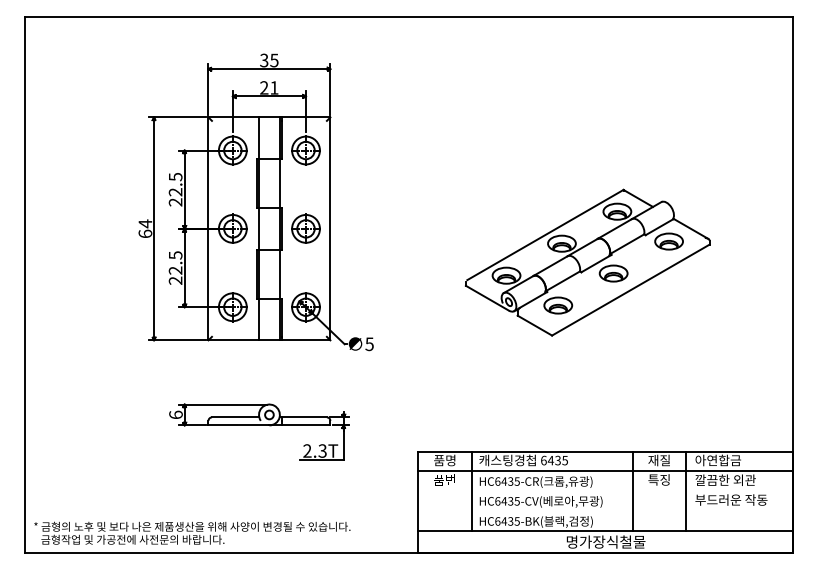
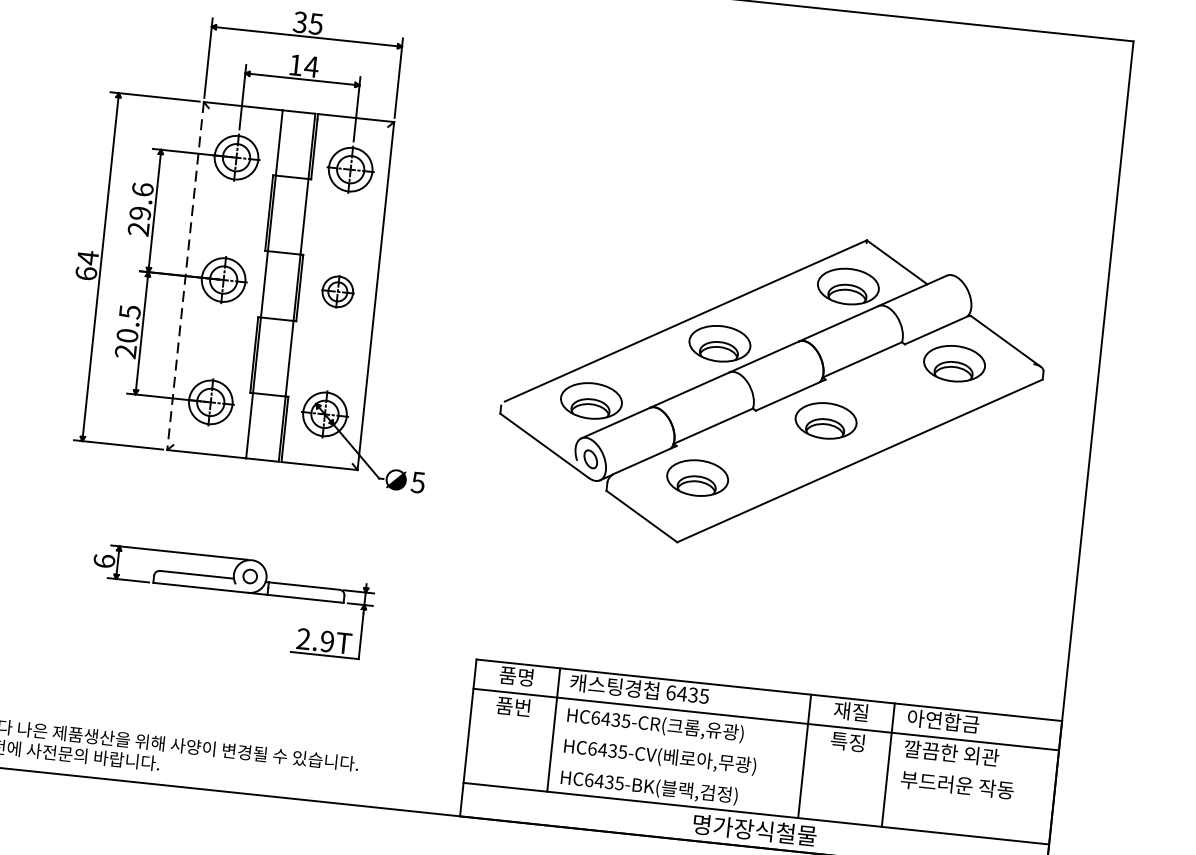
text: (269, 87) -> (304, 65), 21 -> 14
text: (175, 184) -> (141, 201), 22.5 -> 29.6
part: (305, 228) -> (337, 291), size x0.7
line: (208, 229) -> (185, 277), solid -> dashed
part: (587, 262) -> (771, 390), size x1.4
text: (175, 270) -> (127, 335), 22.5 -> 20.5
text: (322, 450) -> (327, 640), 2.3T -> 2.9T

